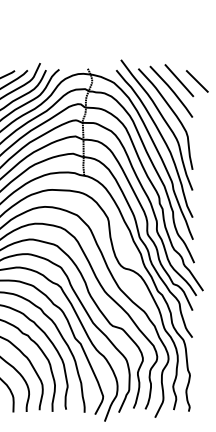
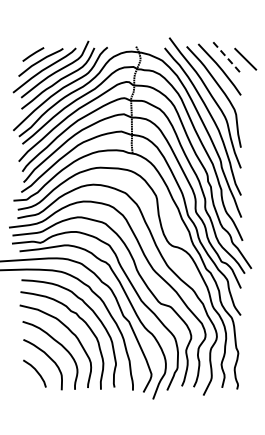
line: (180, 80) -> (228, 58), solid -> dashed

